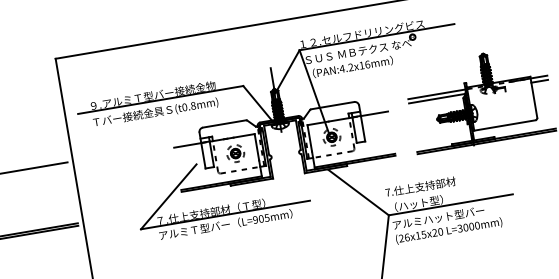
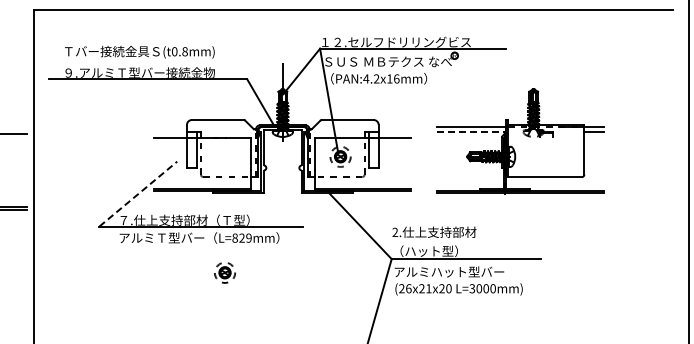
line: (438, 98) -> (472, 132), solid -> dashed
text: (155, 112) -> (139, 52), moved
part: (236, 153) -> (225, 272), moved
text: (388, 191) -> (395, 231), 7. -> 2.
line: (168, 197) -> (138, 194), solid -> dashed
text: (260, 218) -> (241, 237), L=905mm -> L=829mm
text: (421, 235) -> (425, 288), (26x15x20 -> (26x21x20

